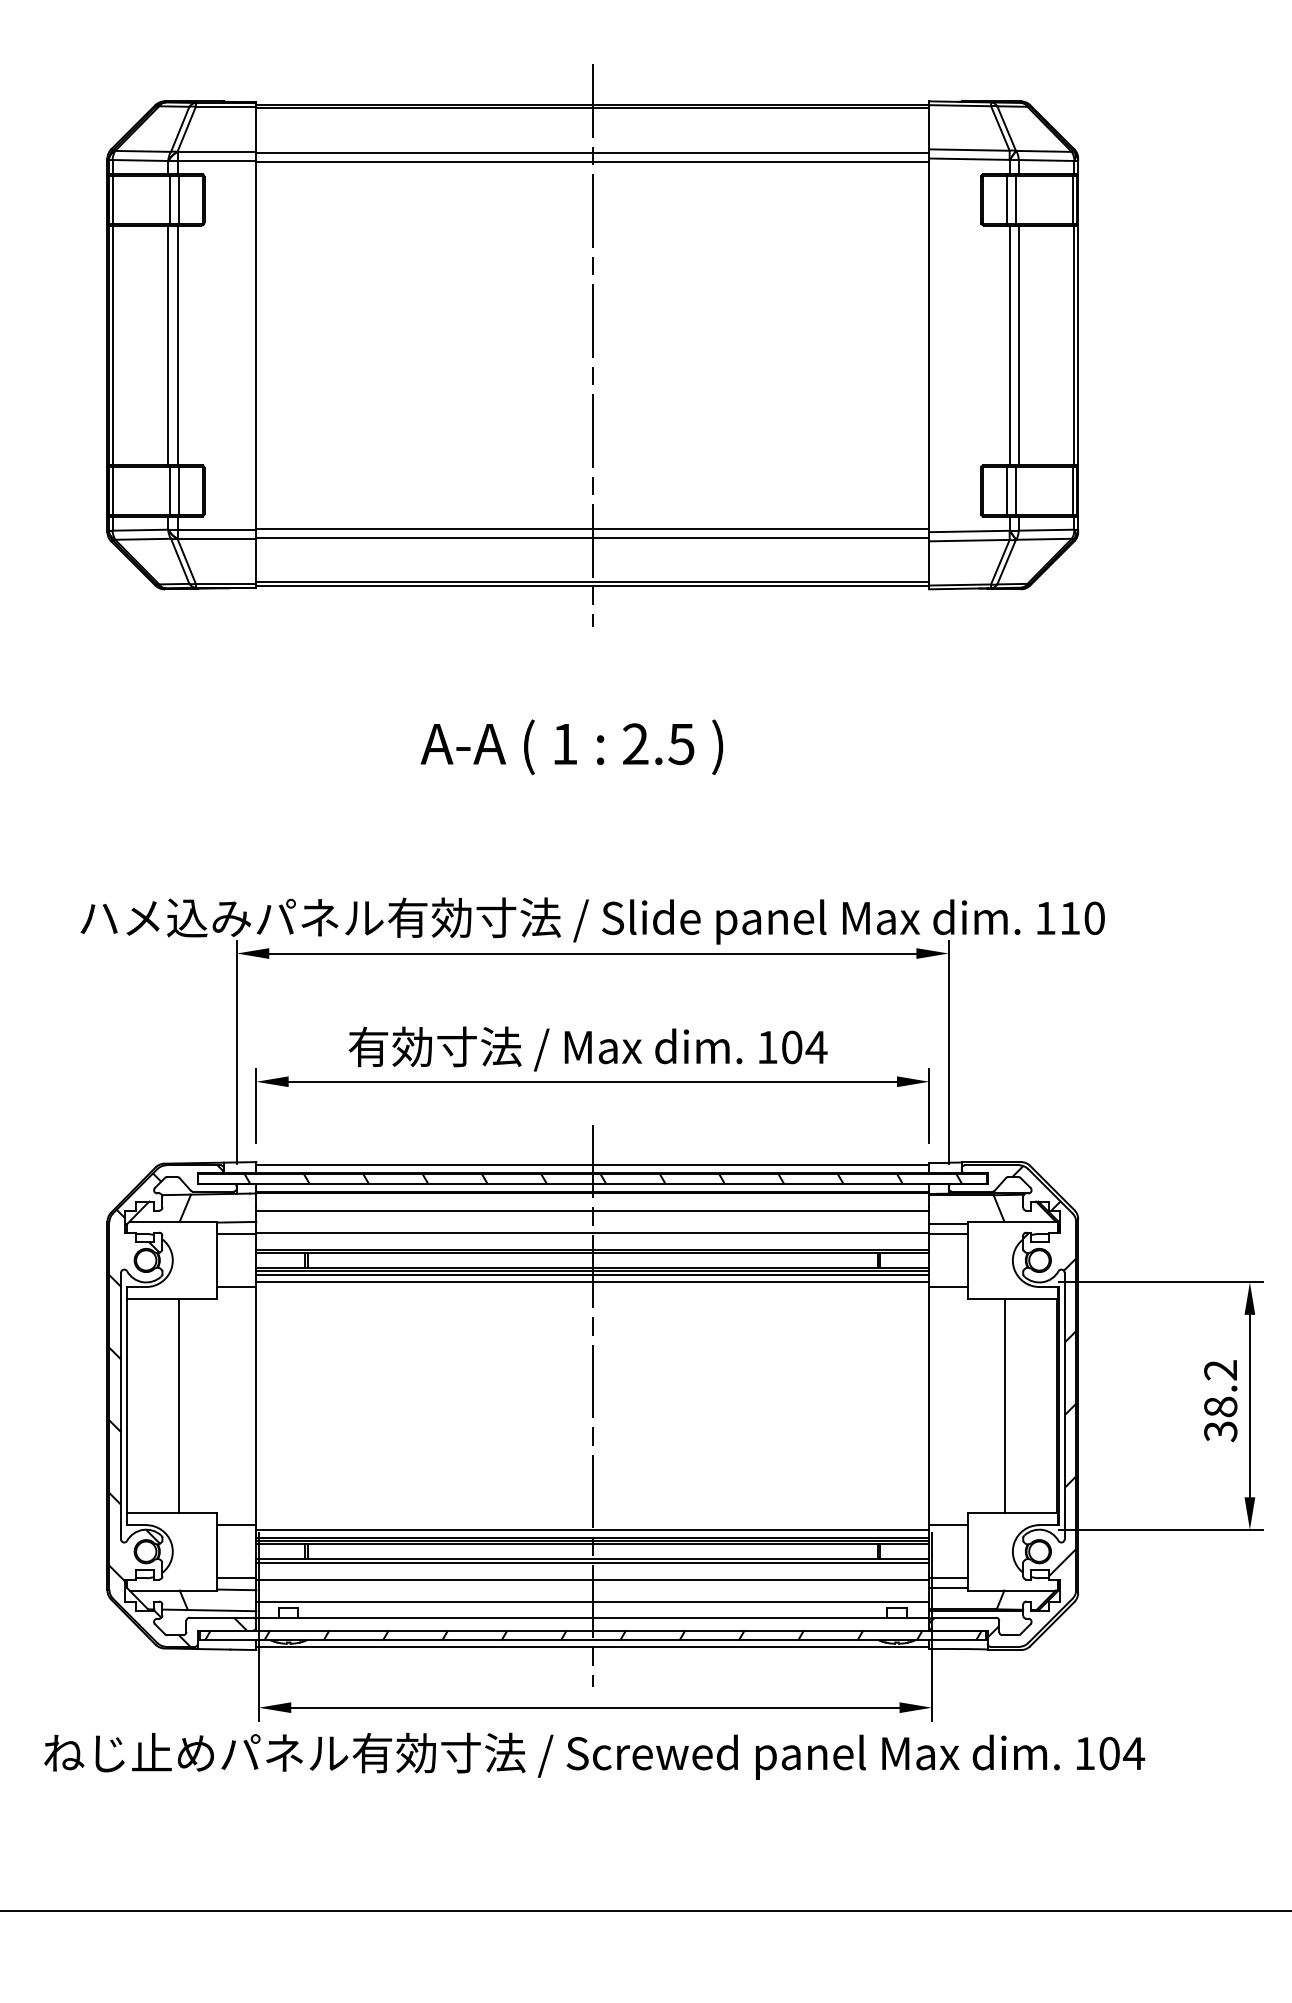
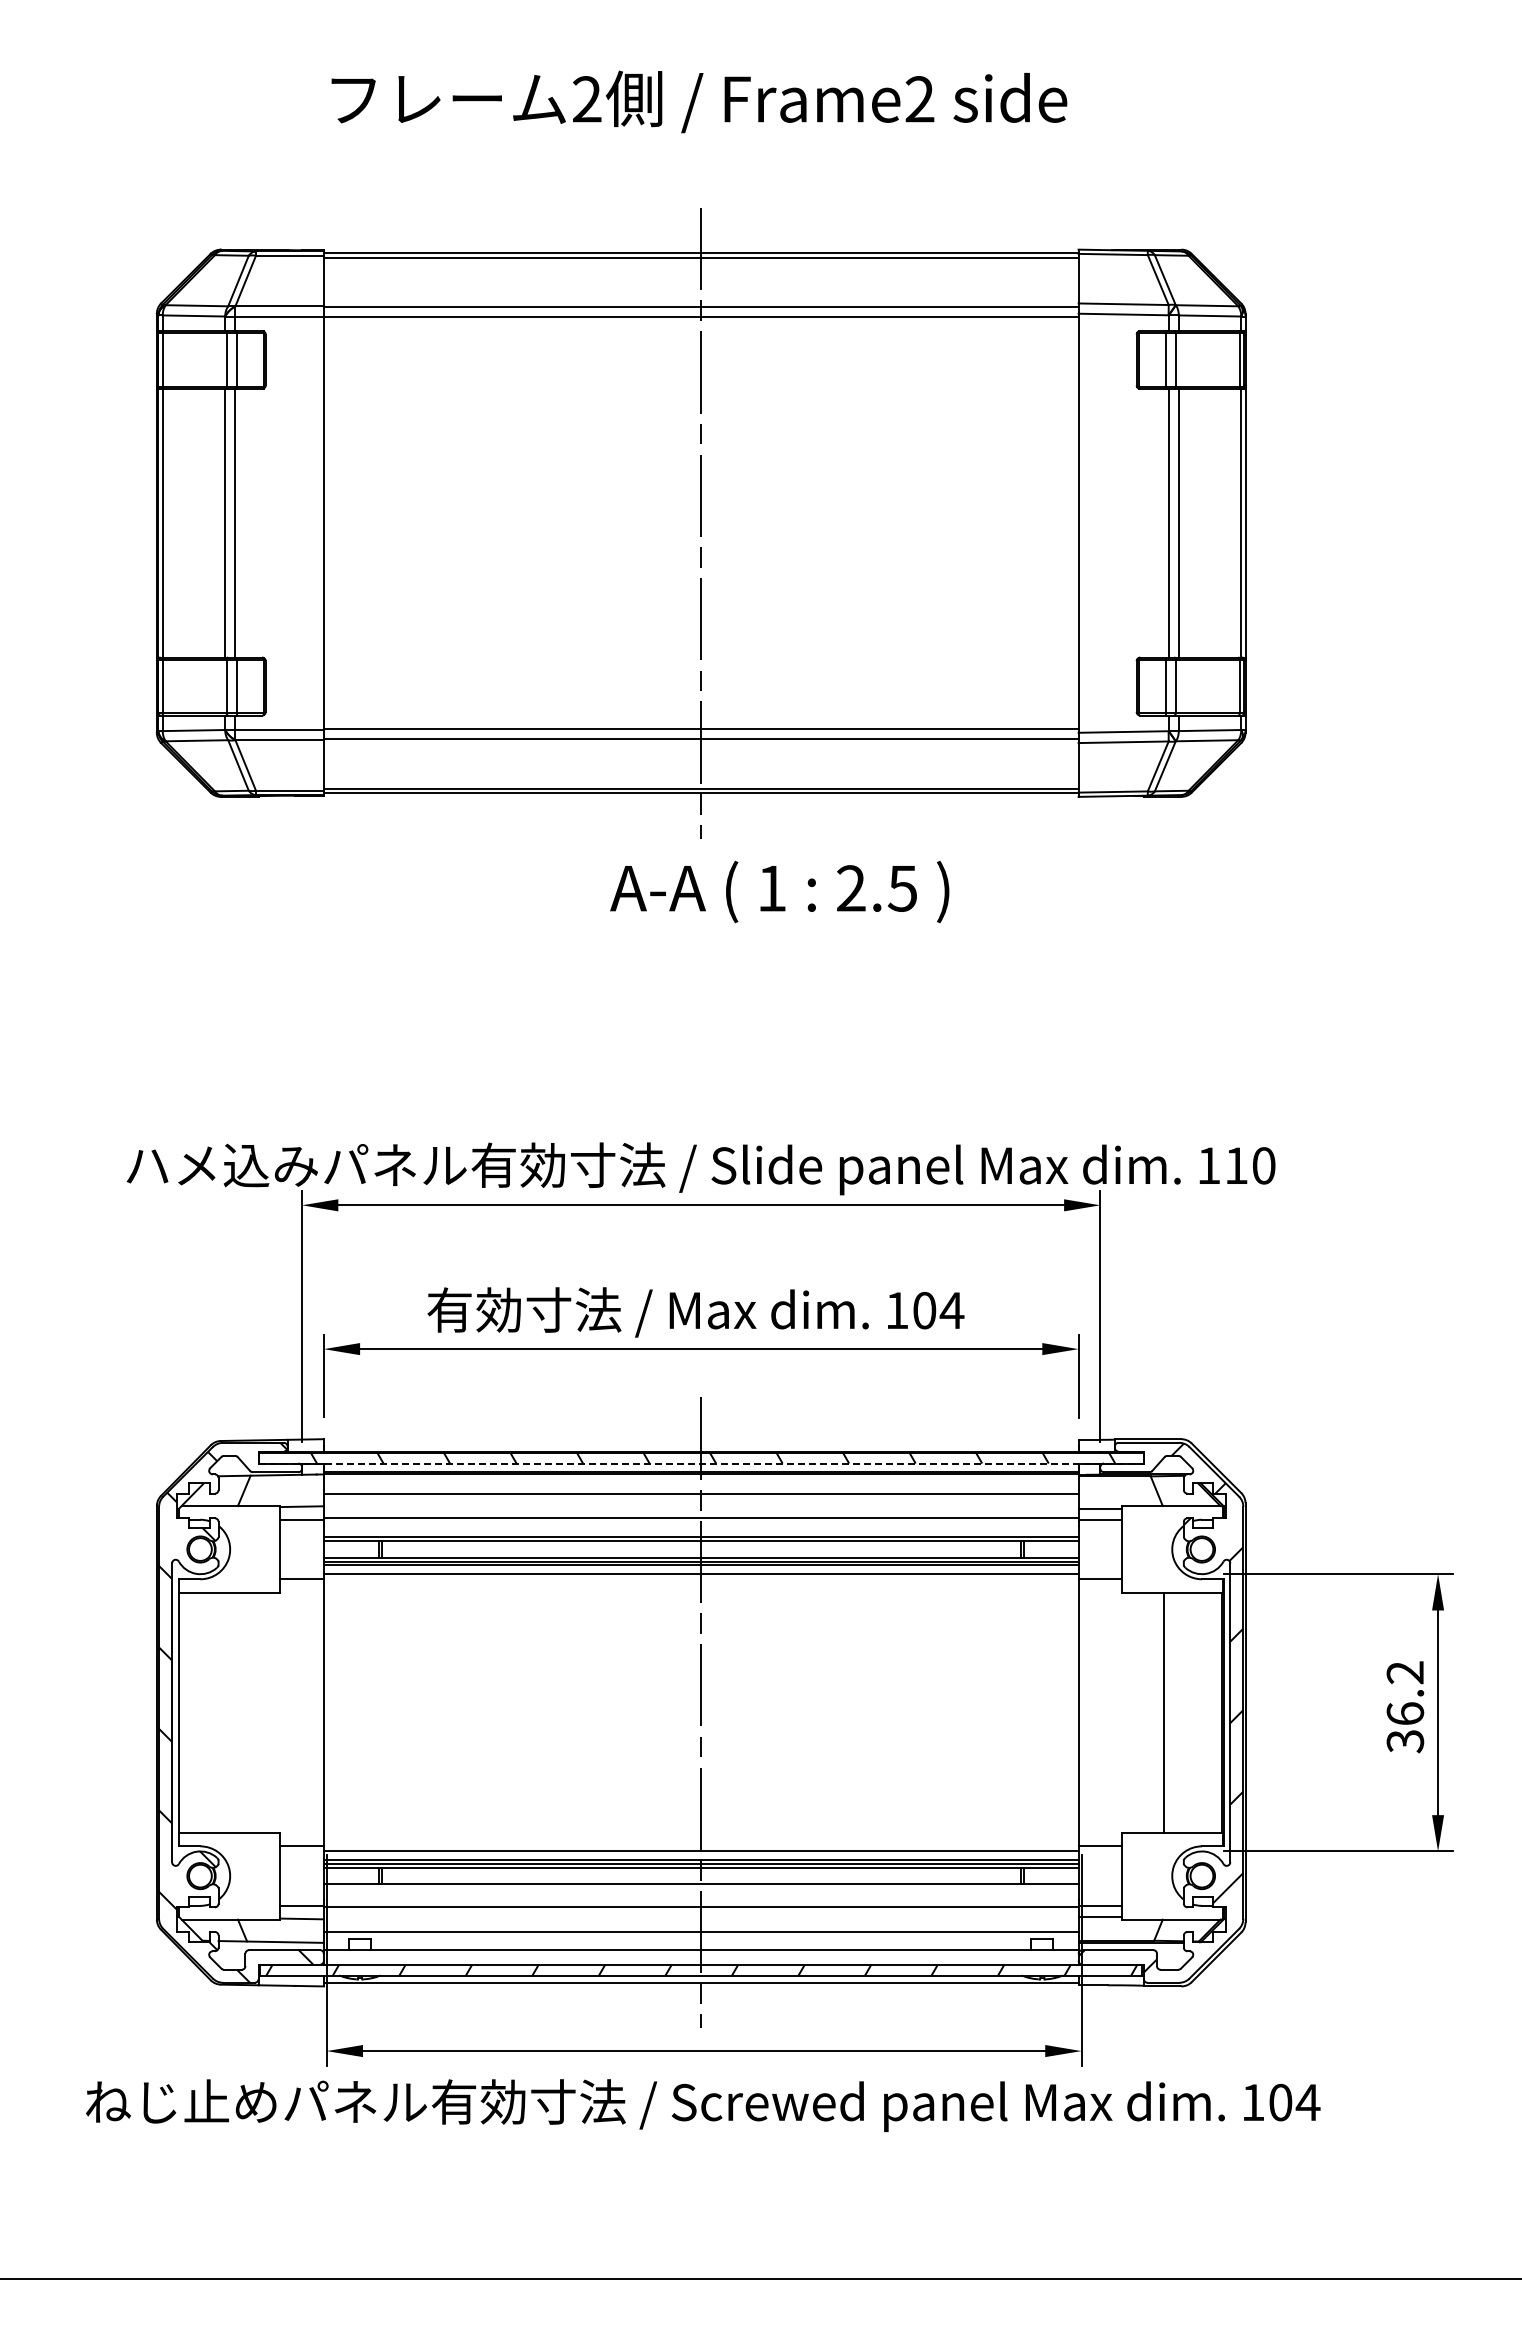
text: (571, 746) -> (779, 891), moved
line: (592, 1165) -> (700, 1442), removed
line: (593, 1183) -> (701, 1463), solid -> dashed
line: (178, 1405) -> (236, 1712), removed
text: (1220, 1406) -> (1405, 1713), 38.2 -> 36.2
line: (592, 1562) -> (700, 1888), removed

